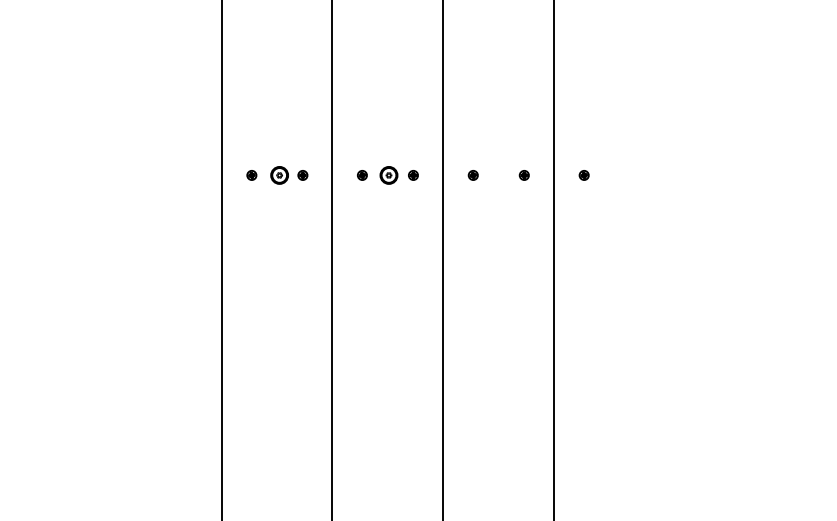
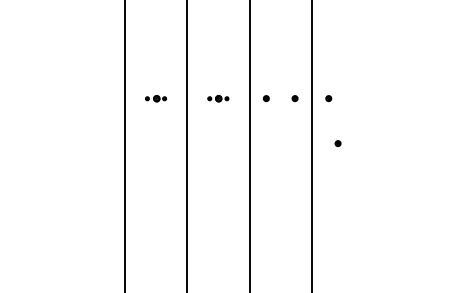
part: (276, 175) -> (155, 98), size x0.6
part: (388, 175) -> (218, 98), size x0.6
part: (599, 255) -> (337, 143), added

